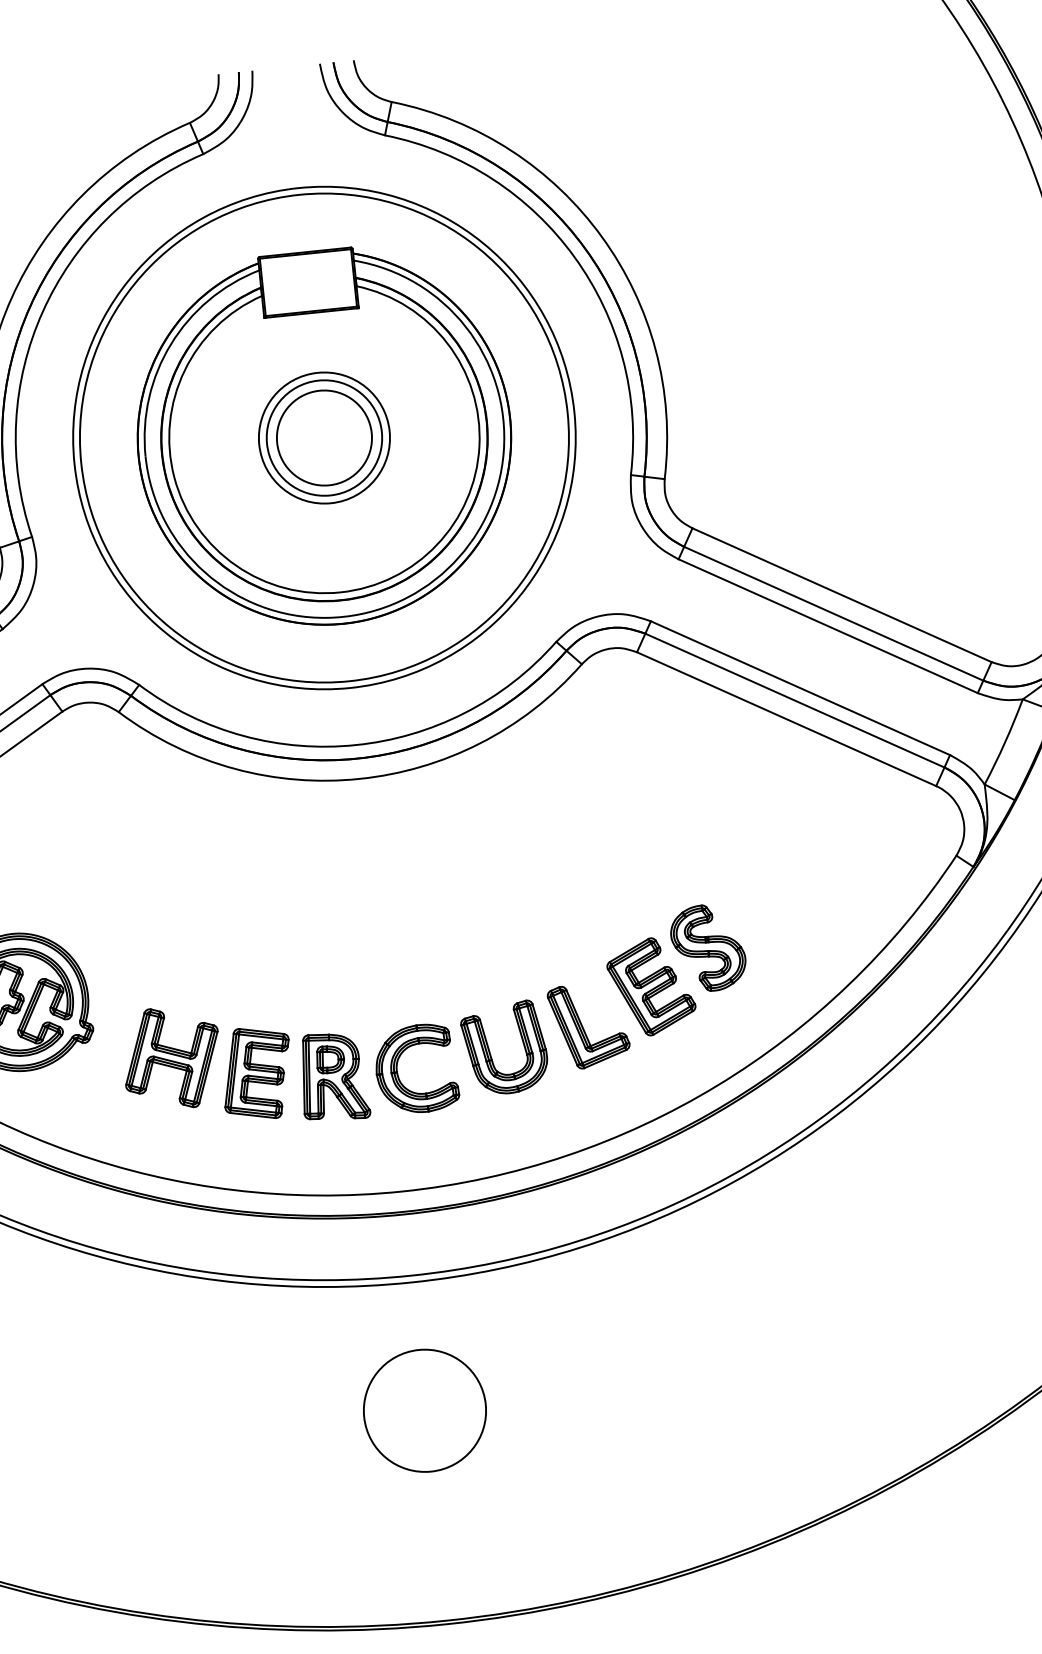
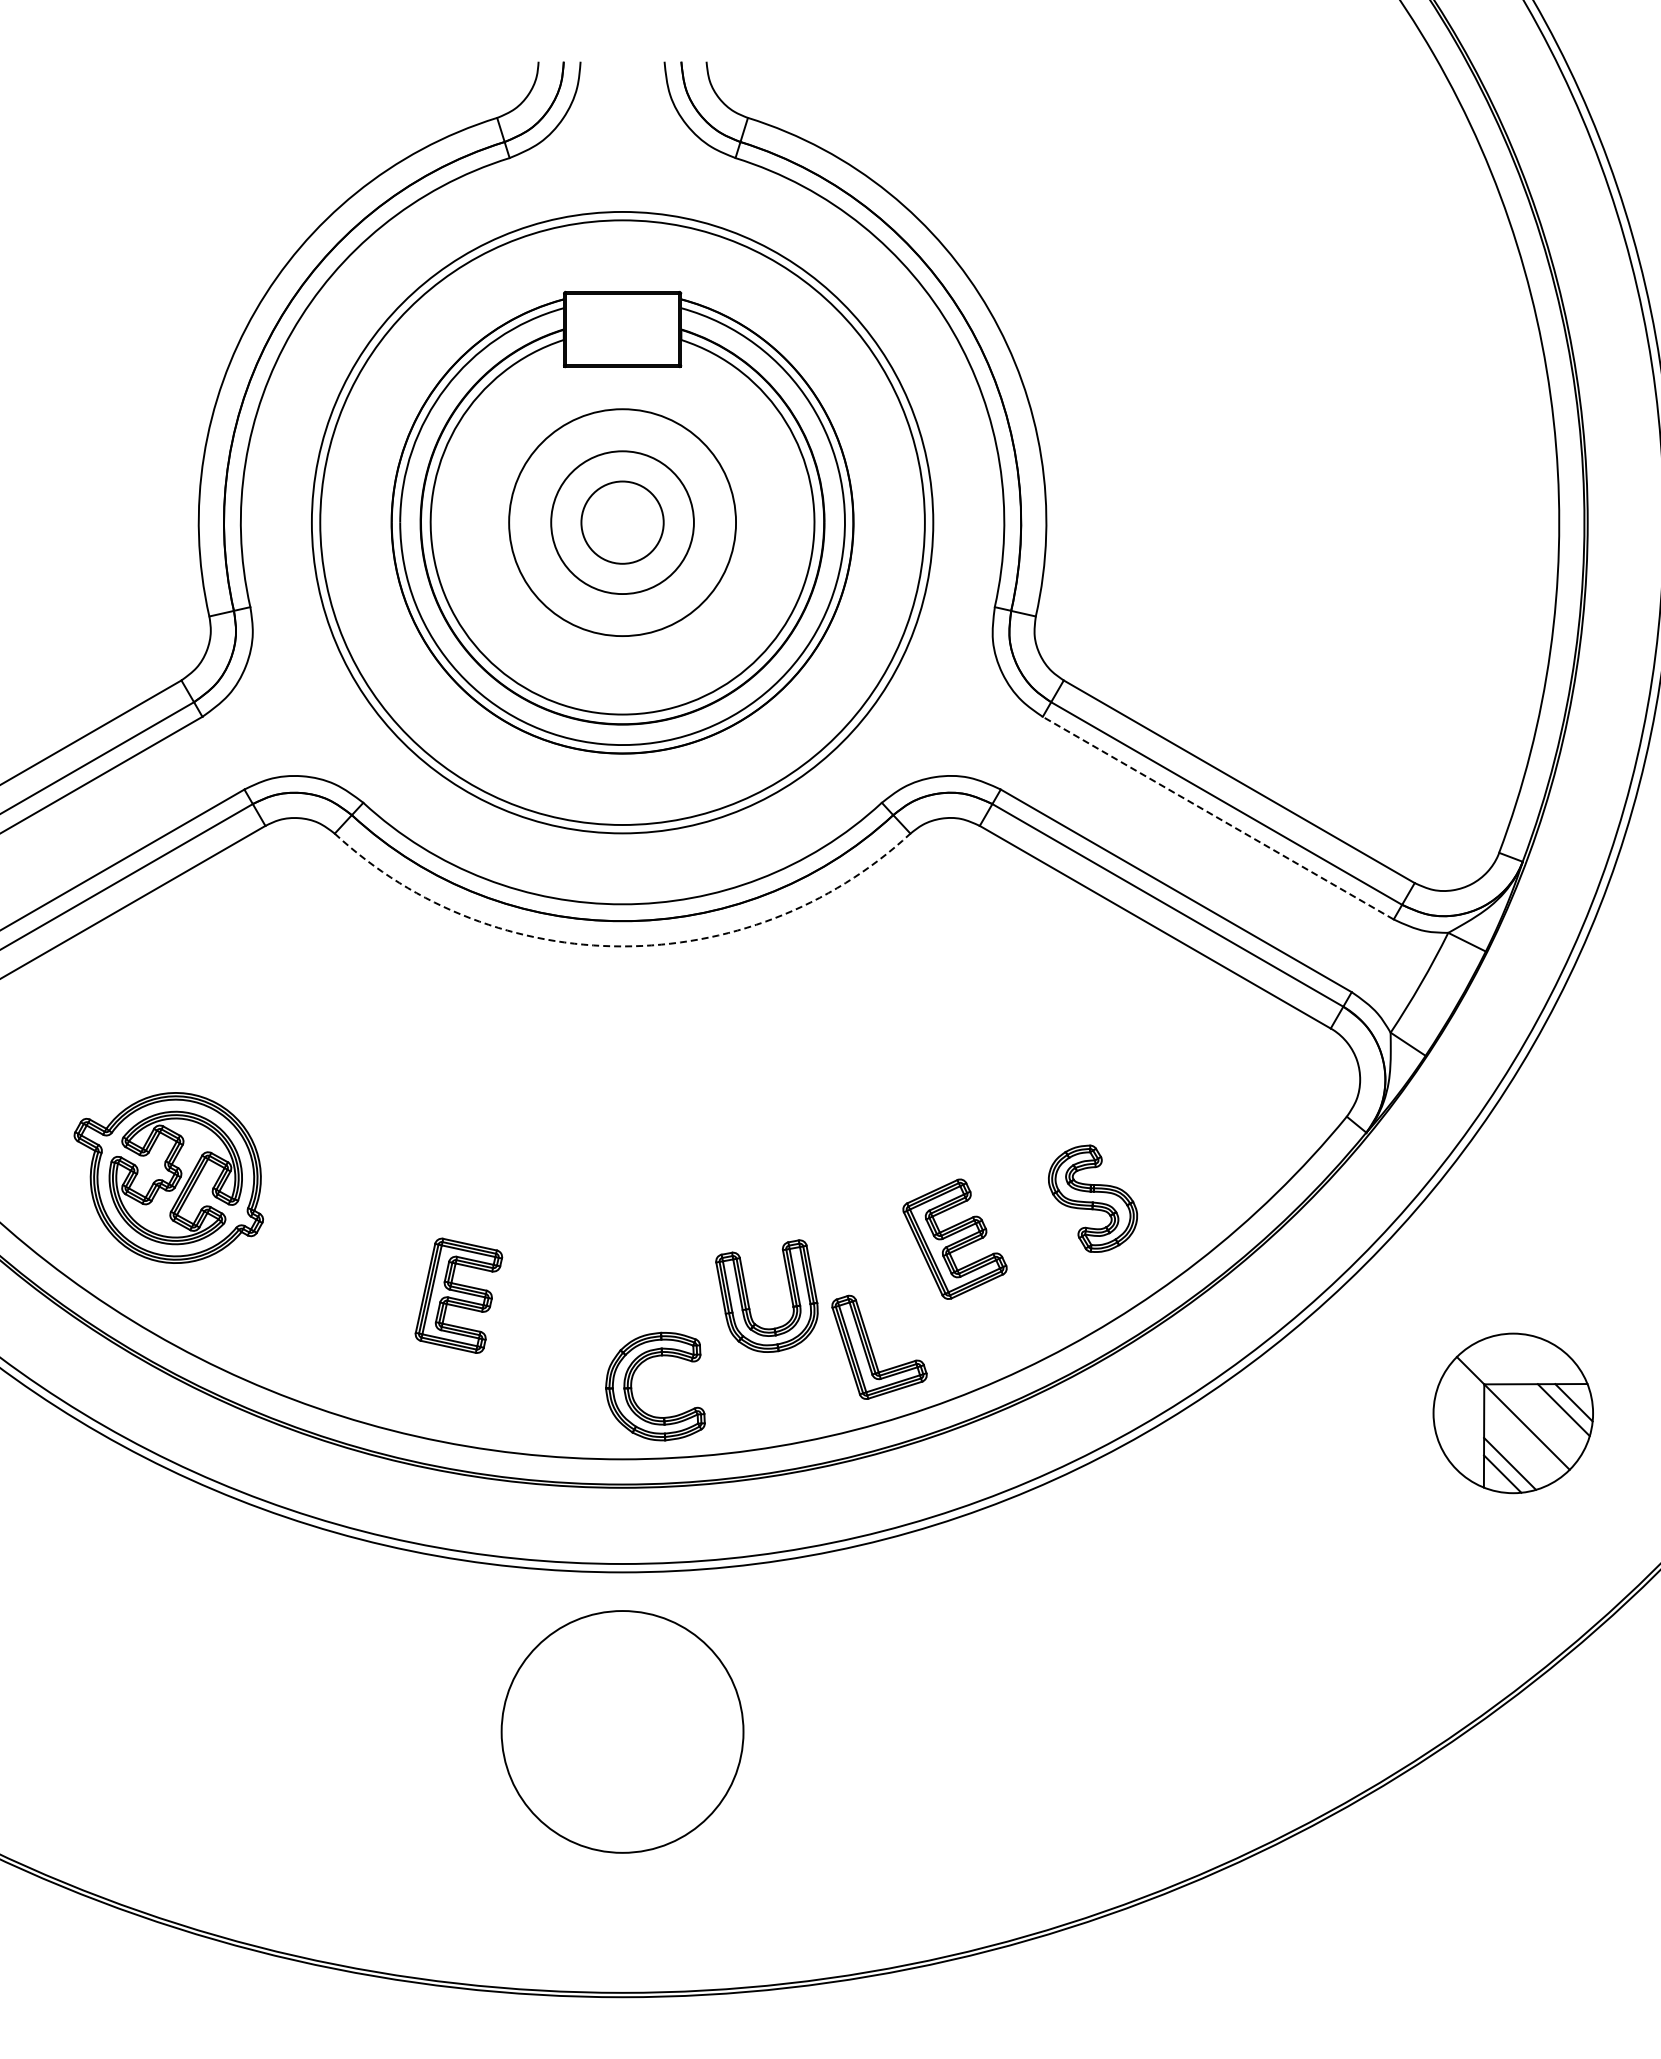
circle: (324, 437) -> (622, 522), size x0.7
circle: (324, 437) -> (622, 522), size x1.4
line: (828, 626) -> (1218, 818), solid -> dashed
arc: (359, 778) -> (622, 946), solid -> dashed
part: (708, 947) -> (1093, 1198), moved
part: (583, 1027) -> (872, 1348), moved
part: (171, 1057) -> (355, 1265), removed
part: (398, 1071) -> (632, 1387), moved
part: (333, 1076) -> (552, 1309), removed
circle: (424, 1410) -> (622, 1731), size x1.6

